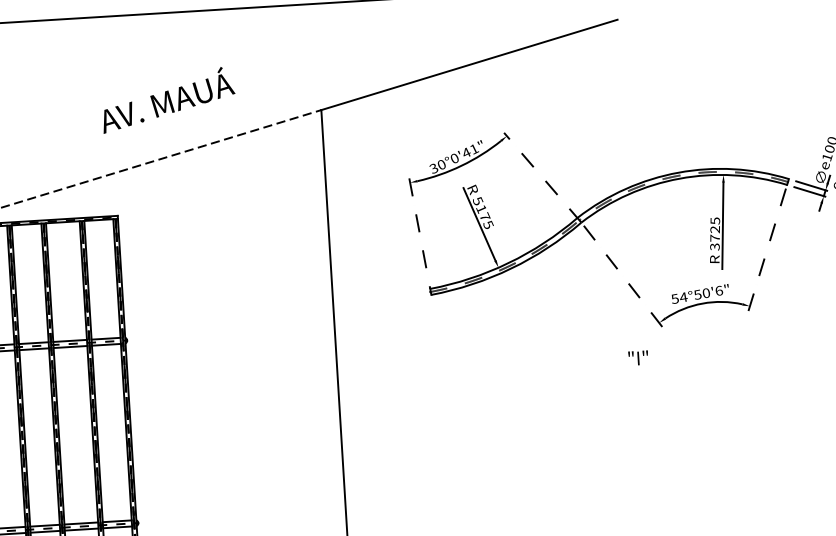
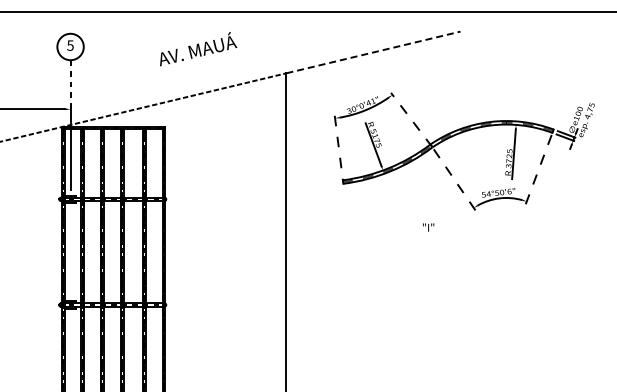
line: (469, 64) -> (373, 52), solid -> dashed
text: (168, 100) -> (198, 49), moved
text: (638, 357) -> (428, 227), moved

